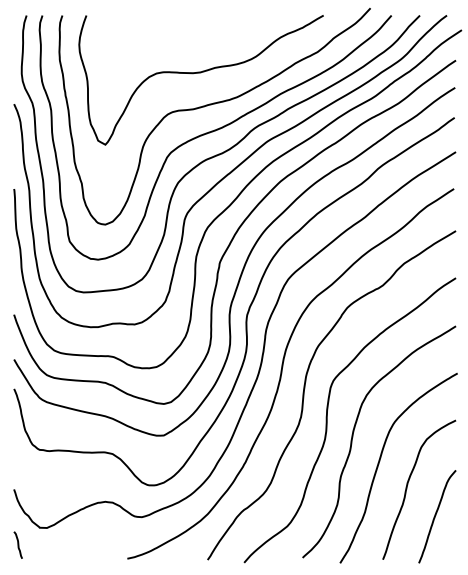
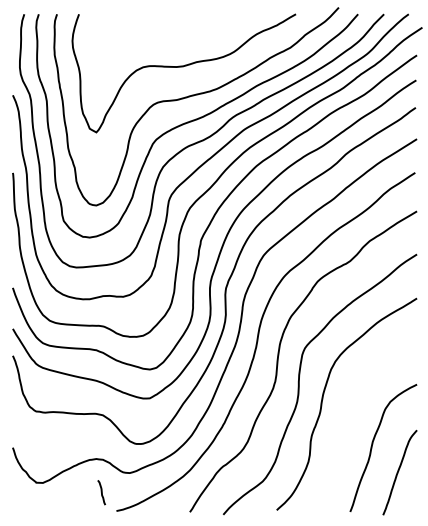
curve: (379, 462) -> (347, 423), removed
line: (18, 544) -> (101, 492), moved

